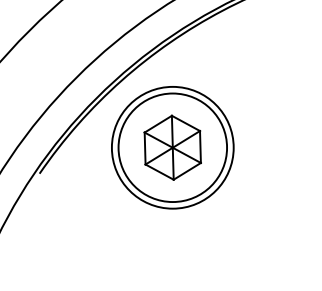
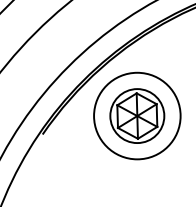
circle: (172, 147) -> (137, 115), size x0.7

